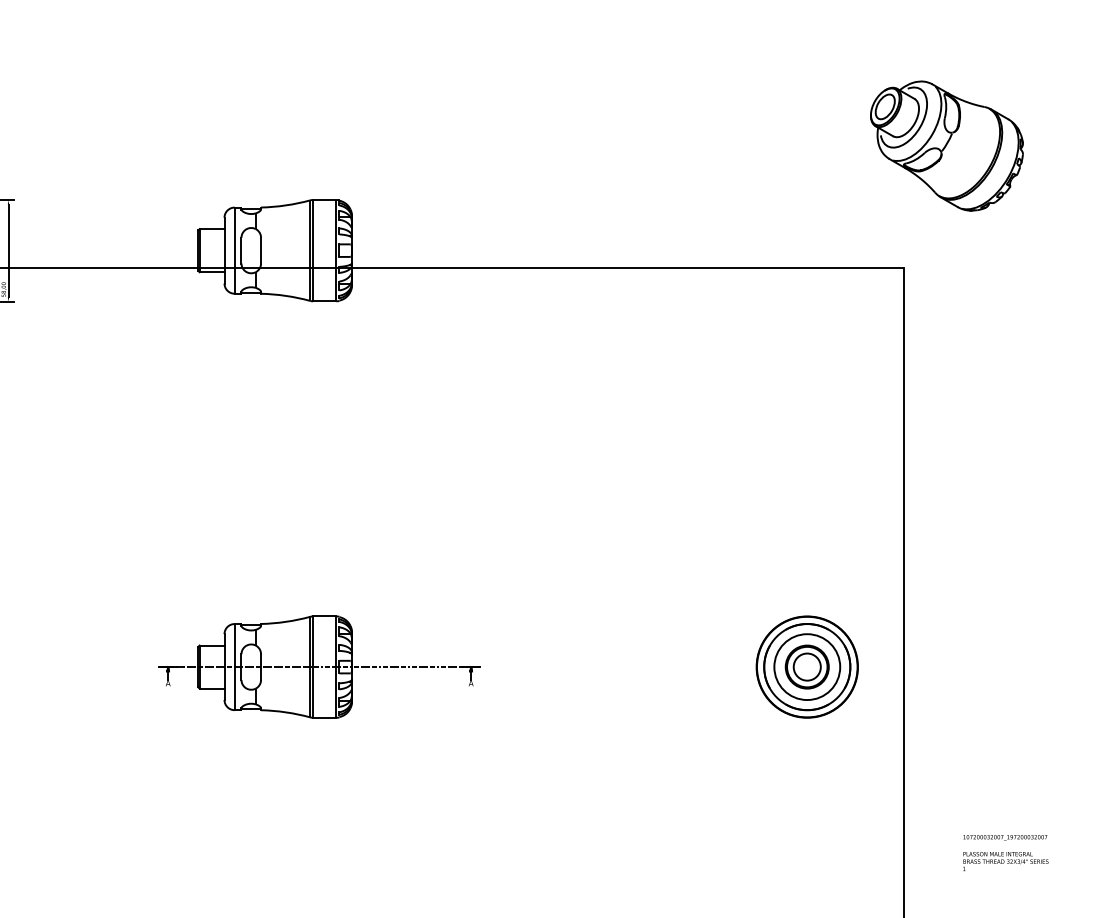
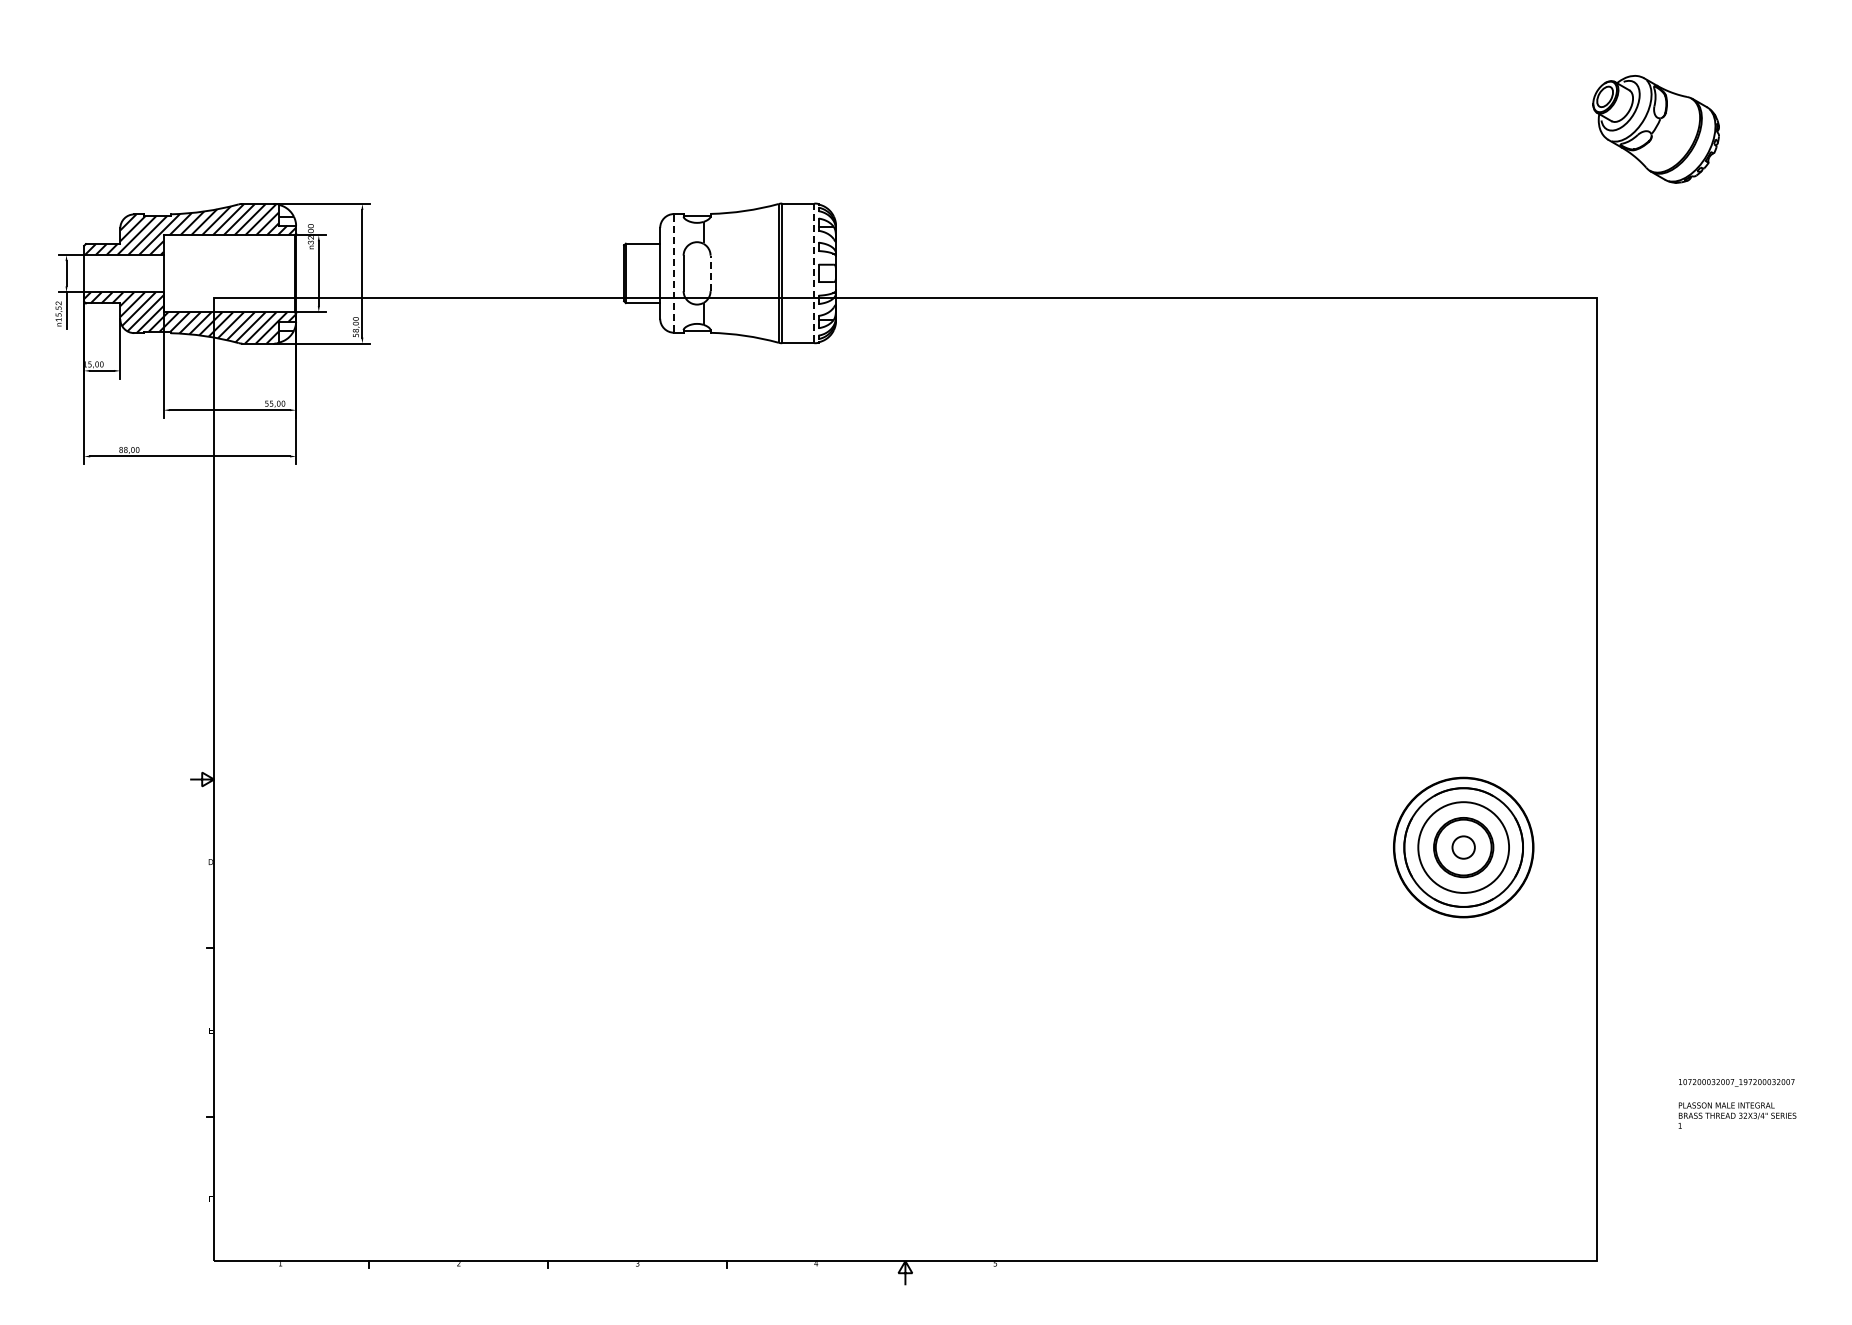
part: (946, 146) -> (1655, 129), size x0.6
line: (234, 250) -> (674, 273), solid -> dashed
line: (260, 250) -> (710, 273), solid -> dashed
line: (336, 250) -> (814, 273), solid -> dashed
part: (319, 667) -> (791, 847), removed
circle: (807, 667) -> (1463, 847), size x0.6

